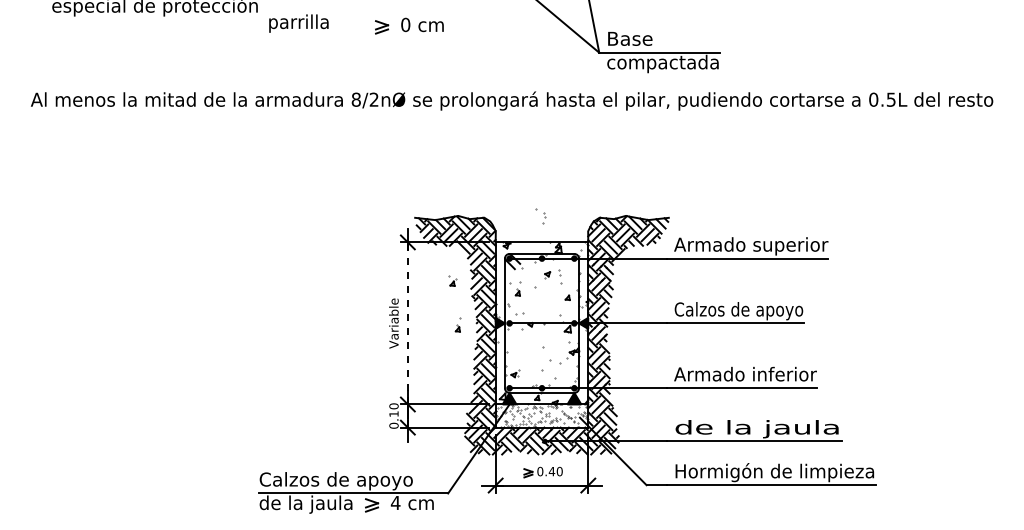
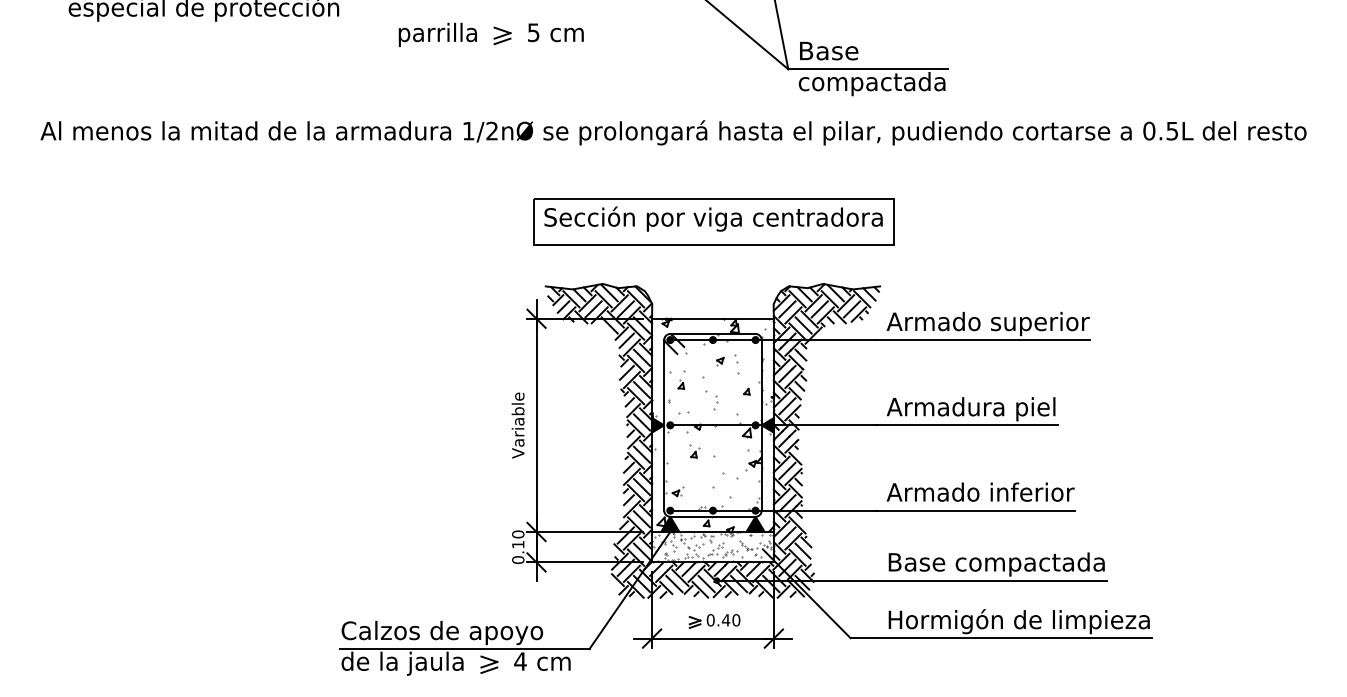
text: (298, 23) -> (437, 34), moved
text: (405, 24) -> (533, 32), 0 -> 5
text: (355, 99) -> (467, 130), 8/2nØ -> 1/2nØ
part: (542, 168) -> (713, 221), added
part: (540, 216) -> (710, 400), moved
part: (452, 280) -> (693, 450), moved
text: (738, 311) -> (971, 409), Calzos de apoyo -> Armadura piel
line: (407, 322) -> (536, 424), dashed -> solid
part: (457, 324) -> (601, 426), removed
text: (757, 429) -> (996, 564), de la jaula -> Base compactada

